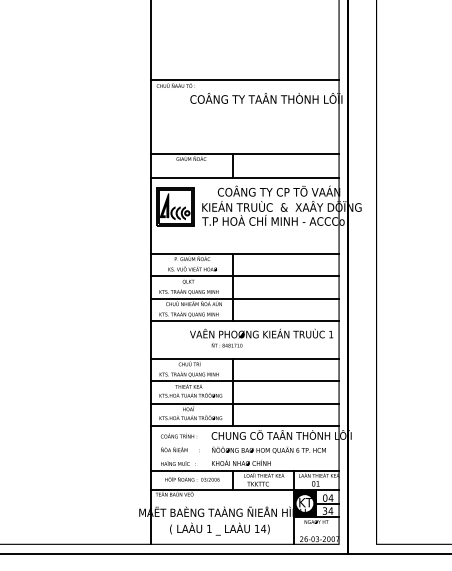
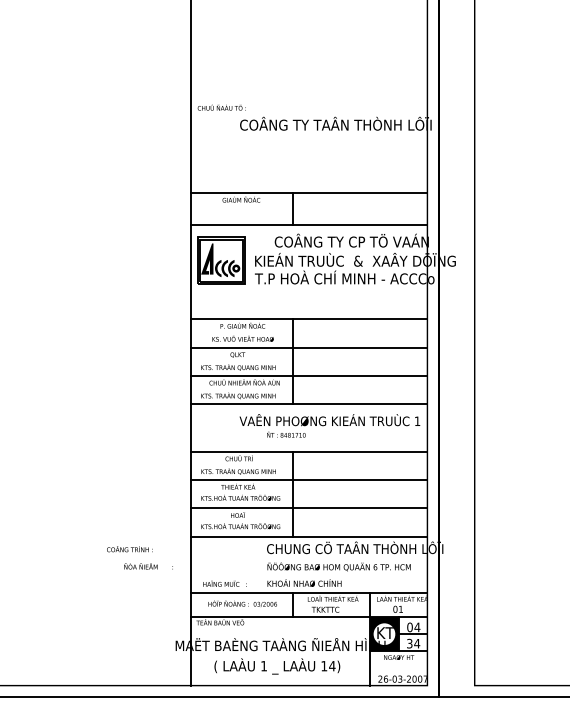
line: (245, 79) -> (309, 100), removed
text: (178, 436) -> (129, 549), moved
text: (180, 449) -> (148, 566), moved

